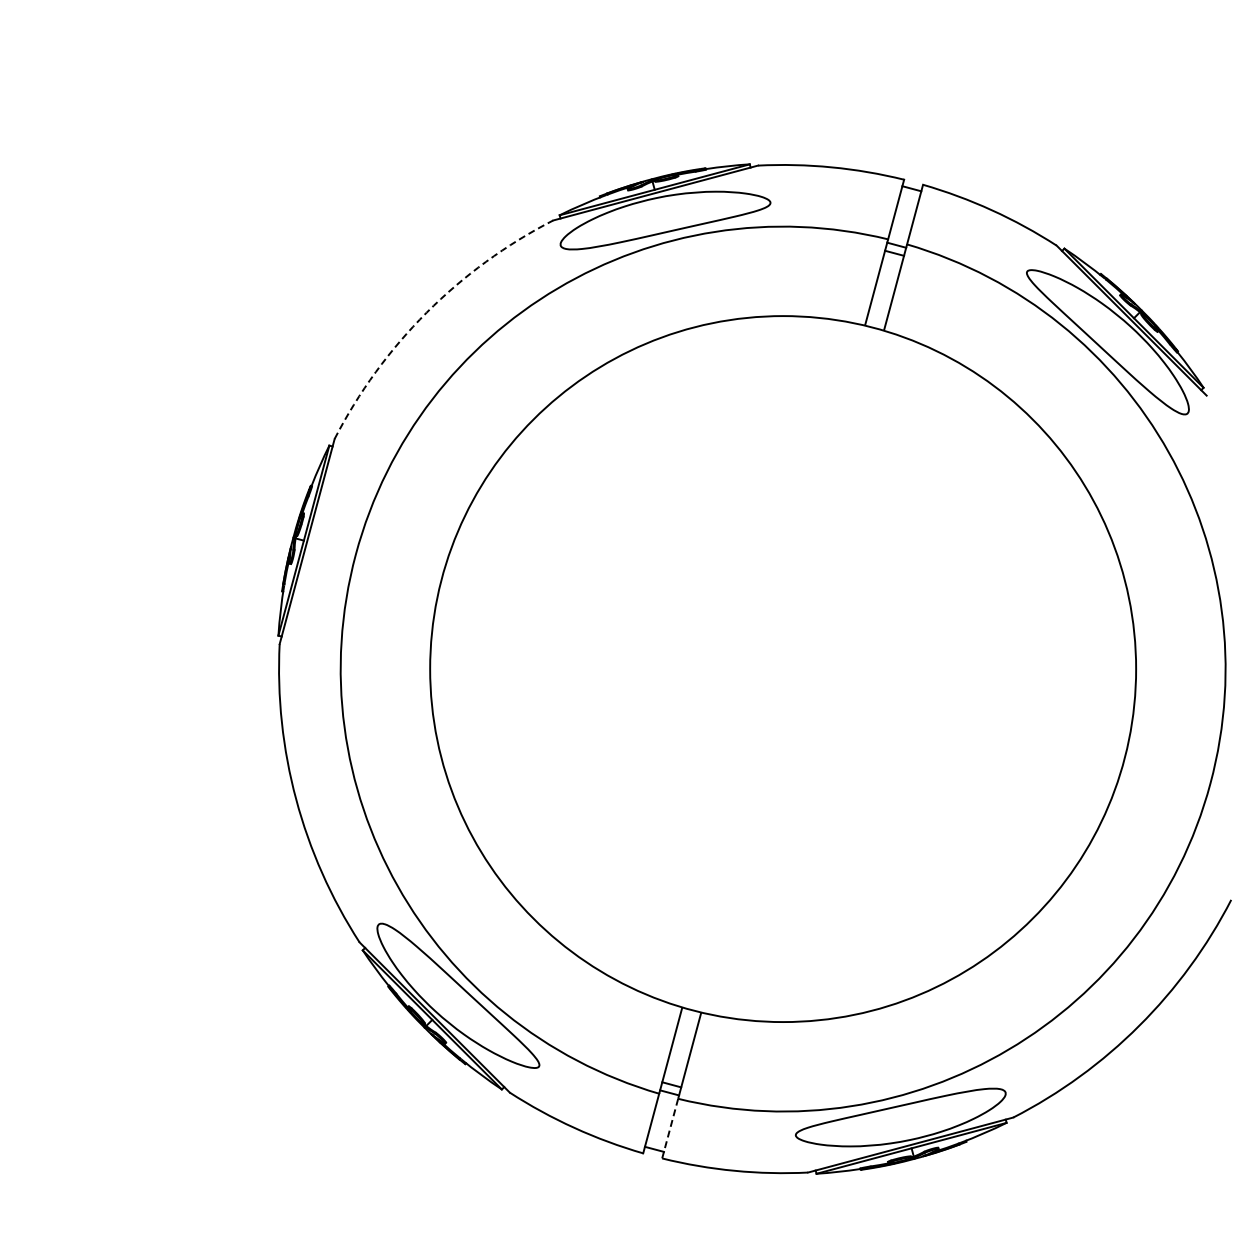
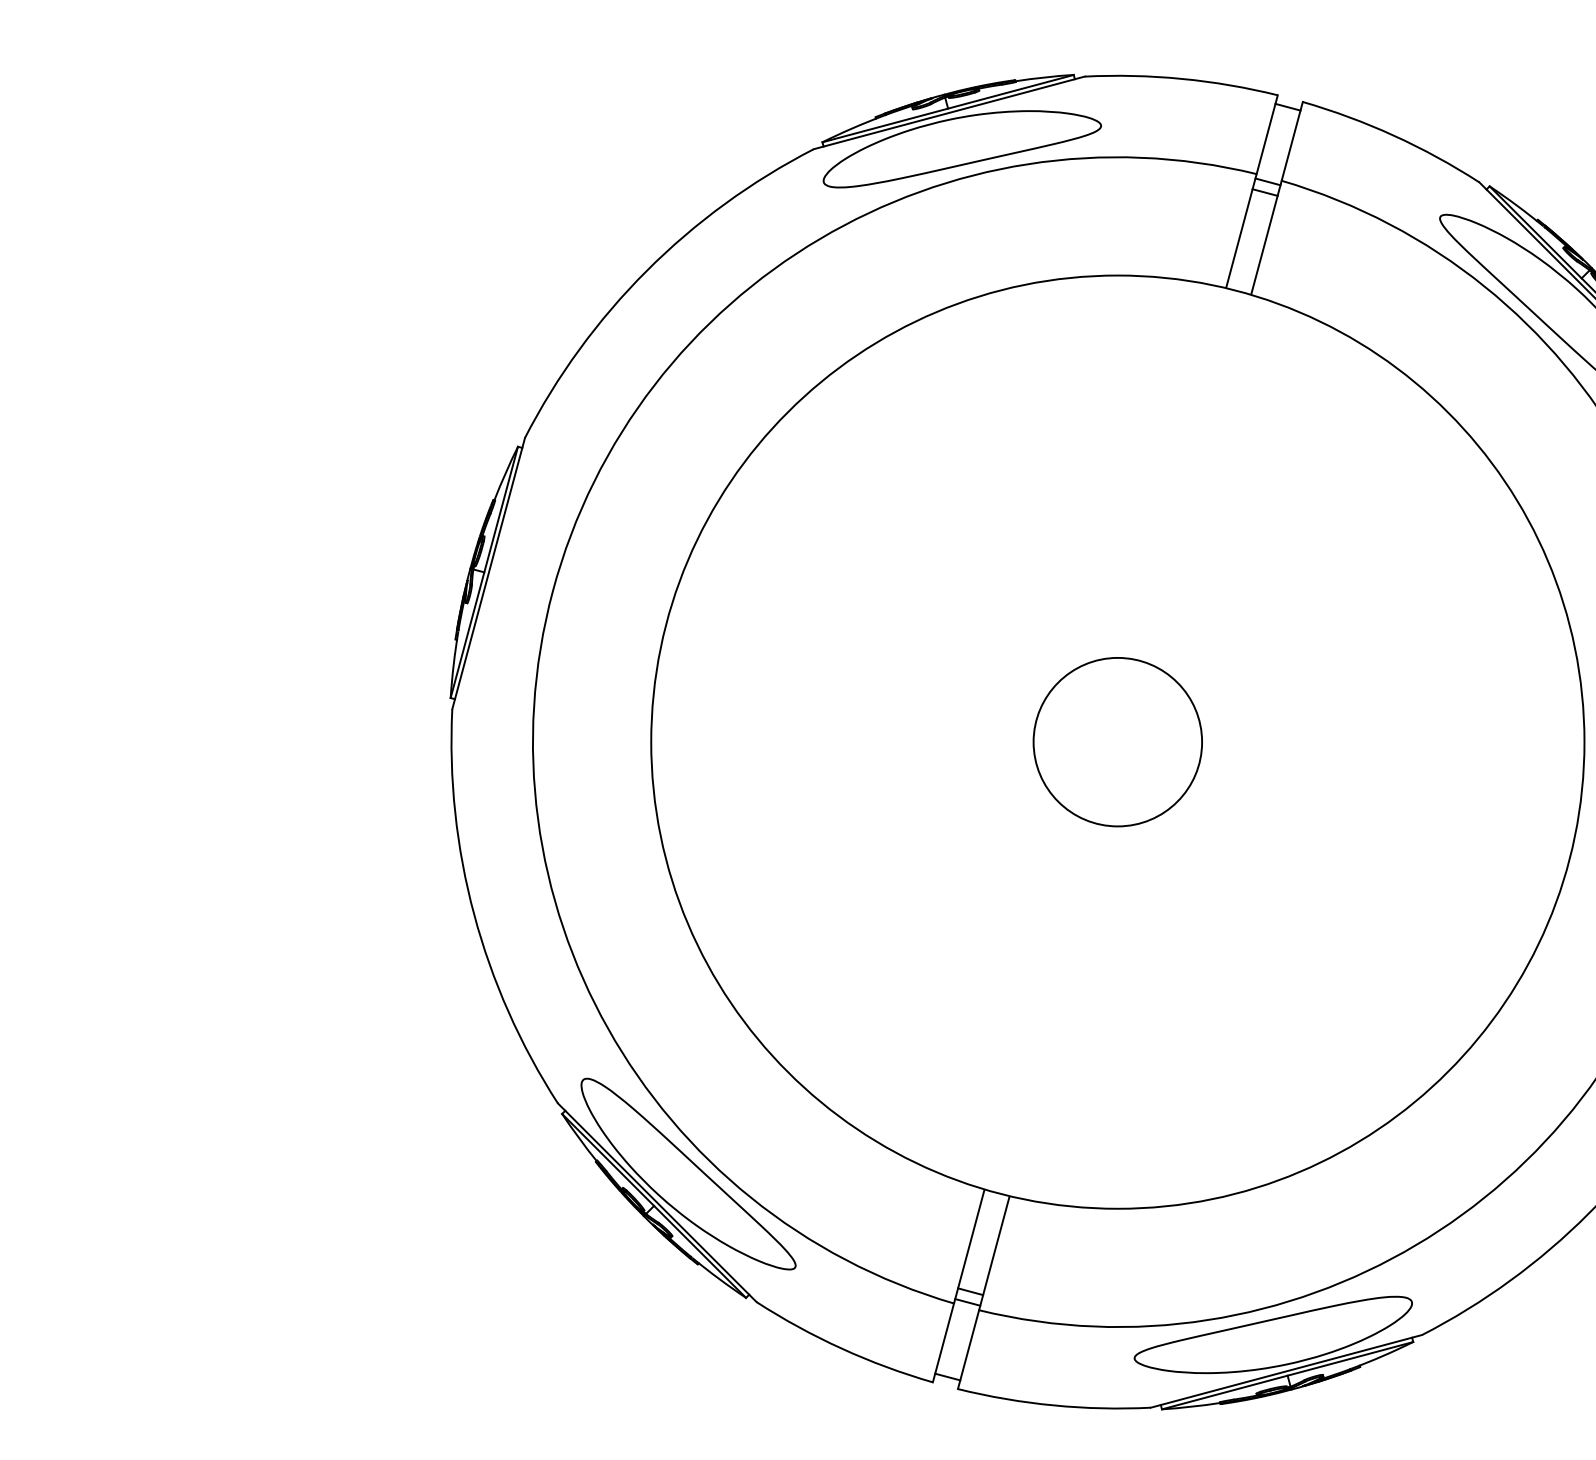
arc: (426, 312) -> (646, 270), dashed -> solid
circle: (782, 668) -> (1117, 741), added
line: (670, 1128) -> (968, 1349), dashed -> solid

